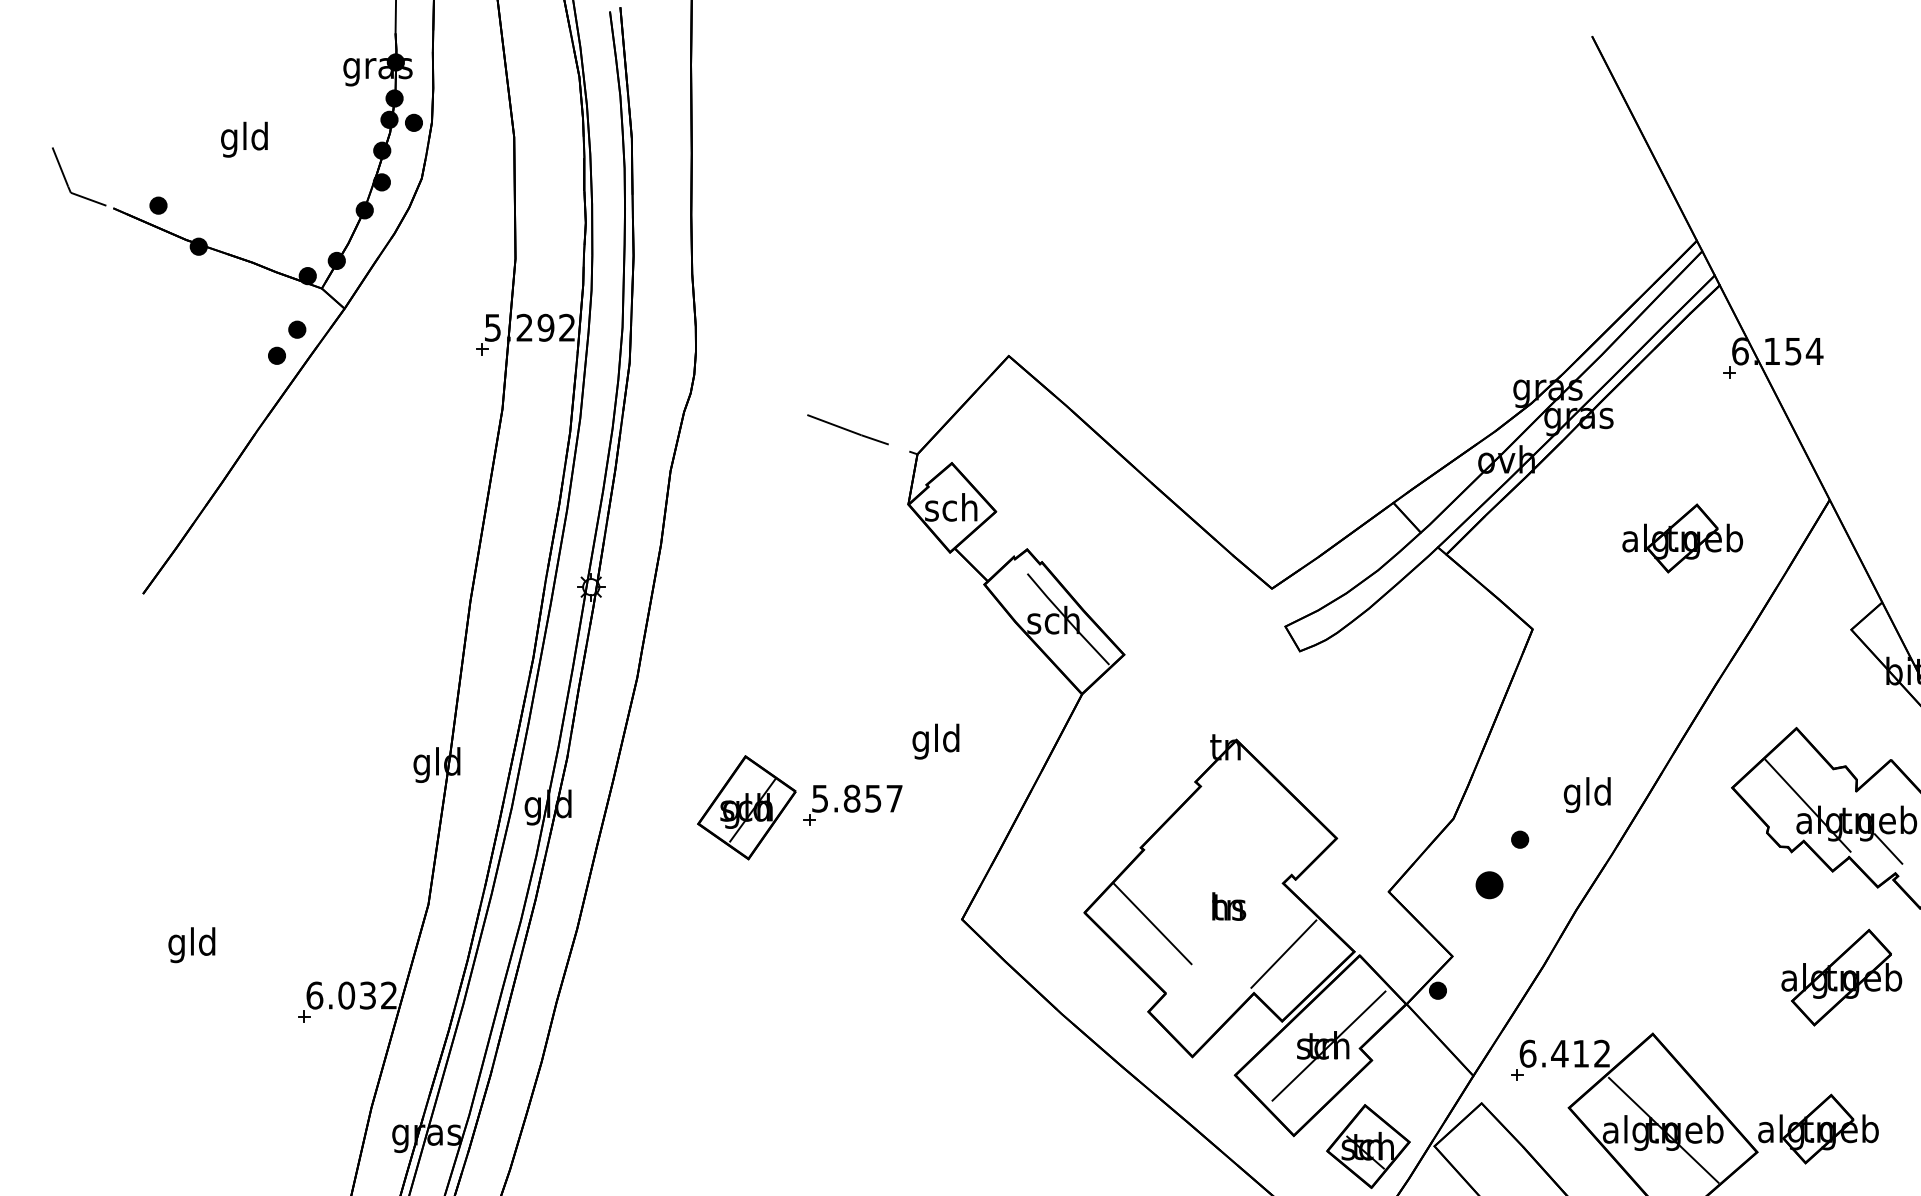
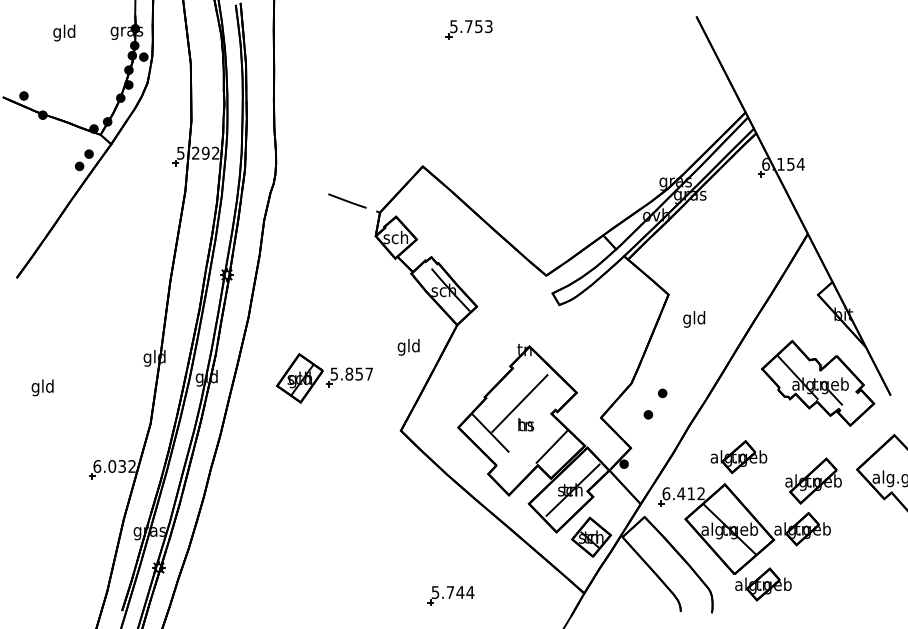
part: (1106, 63) -> (468, 29), added
text: (244, 138) -> (64, 32), moved
part: (1681, 539) -> (738, 457), moved
text: (935, 741) -> (408, 347), moved
text: (1587, 795) -> (694, 319), moved
line: (1214, 861) -> (519, 403), added
part: (1489, 884) -> (648, 414), size x0.62
text: (191, 944) -> (42, 387), moved
part: (1841, 976) -> (813, 480), moved

